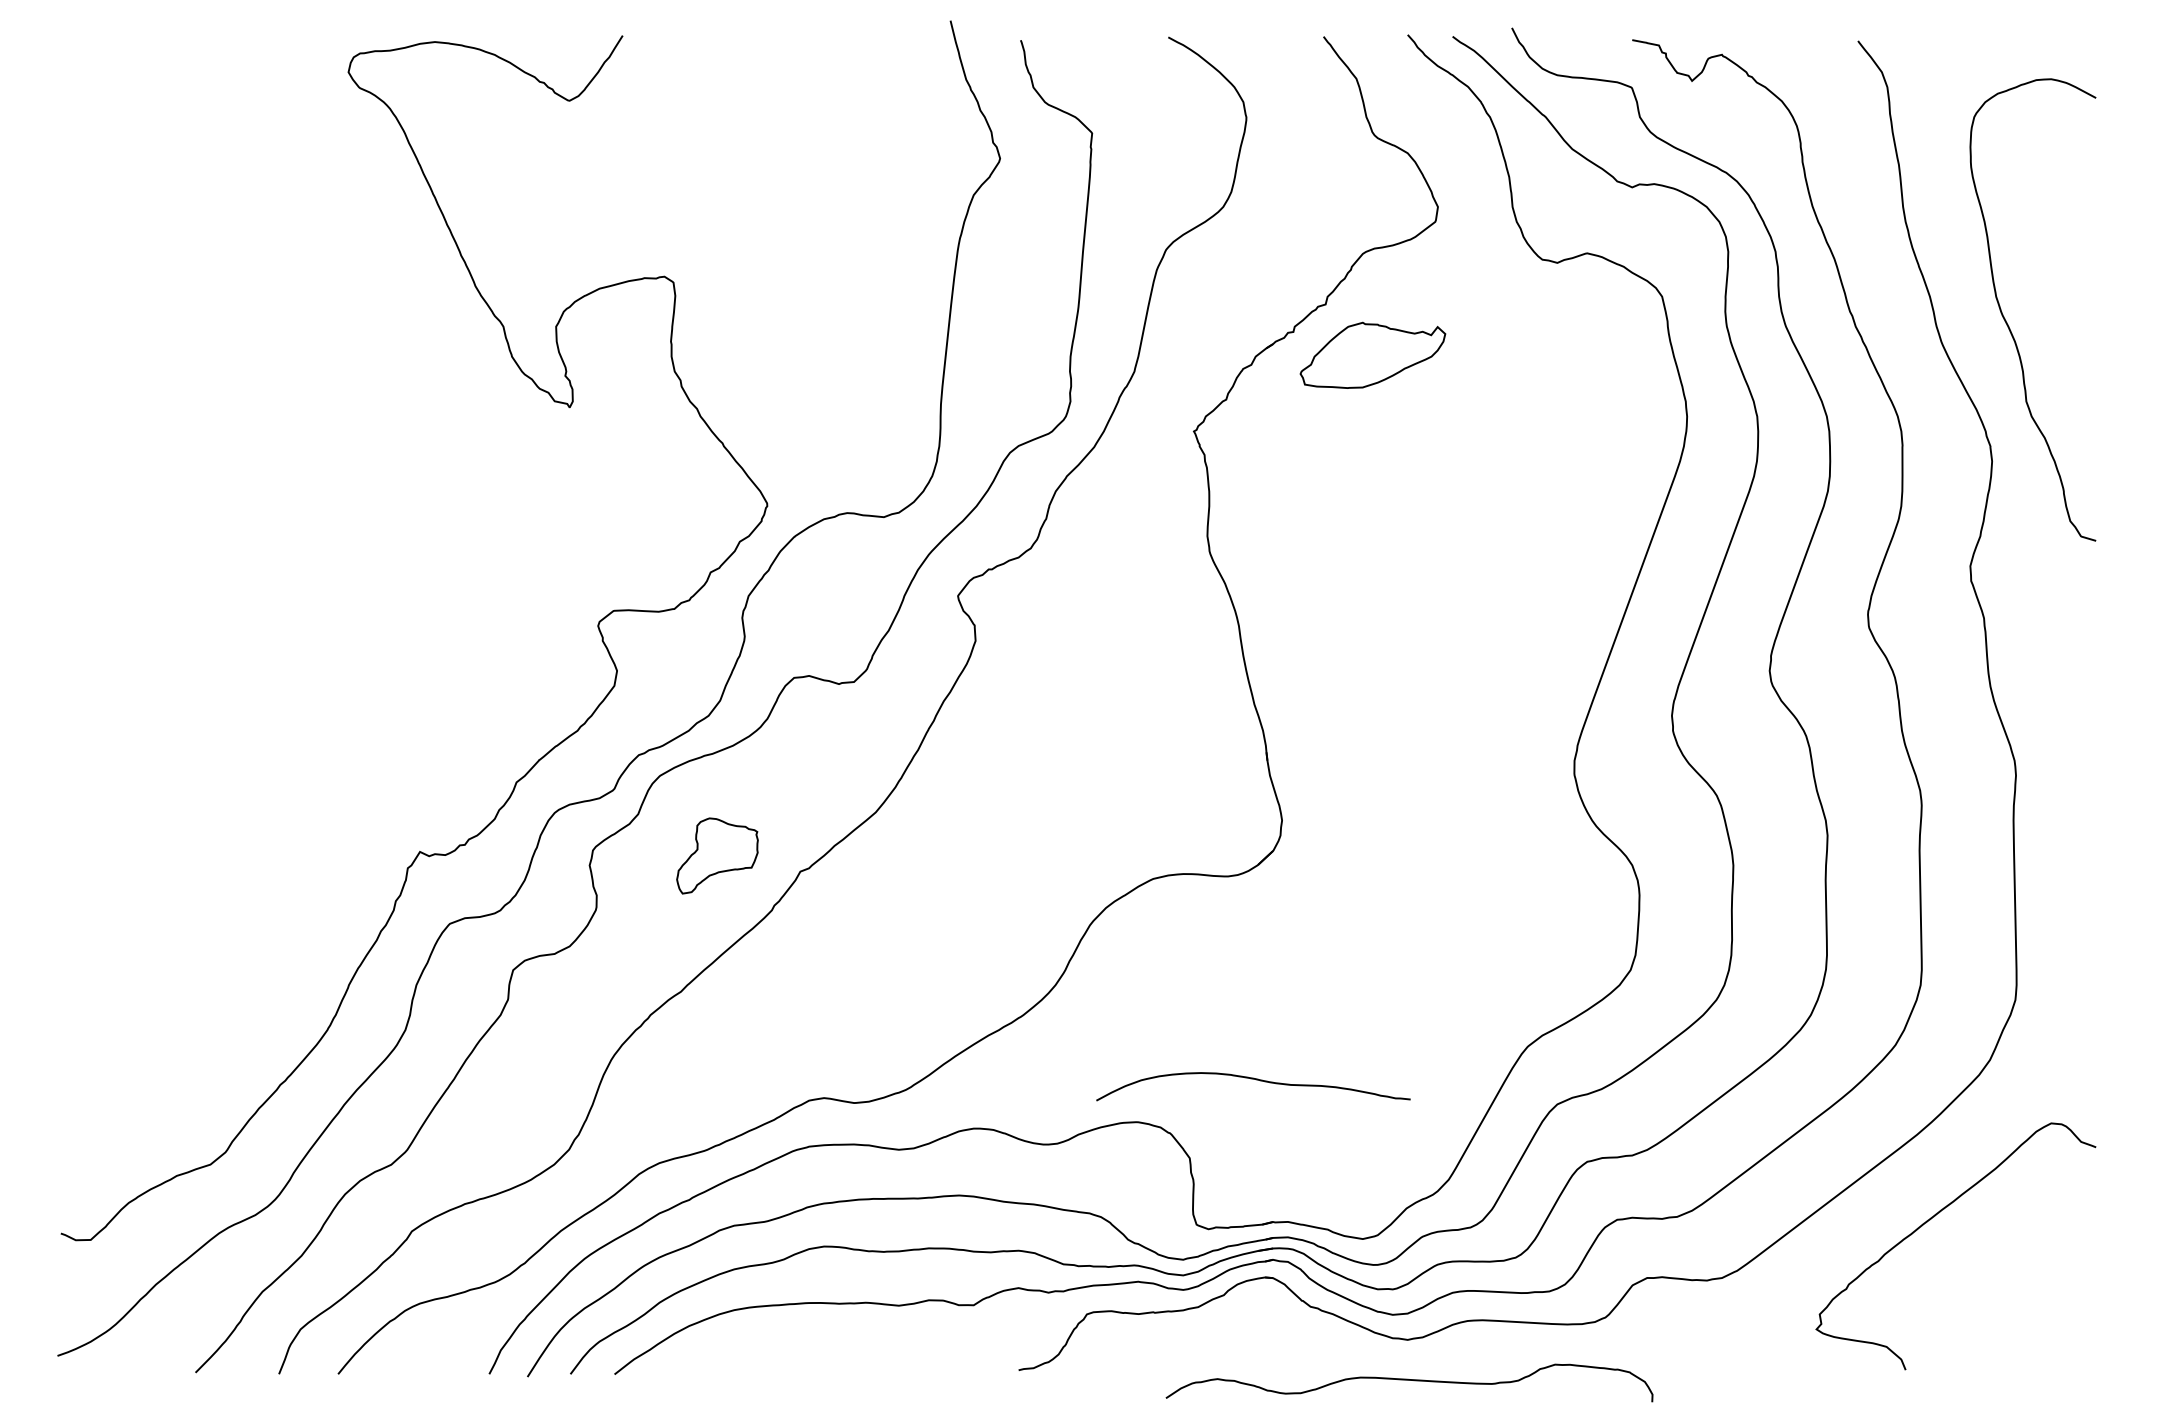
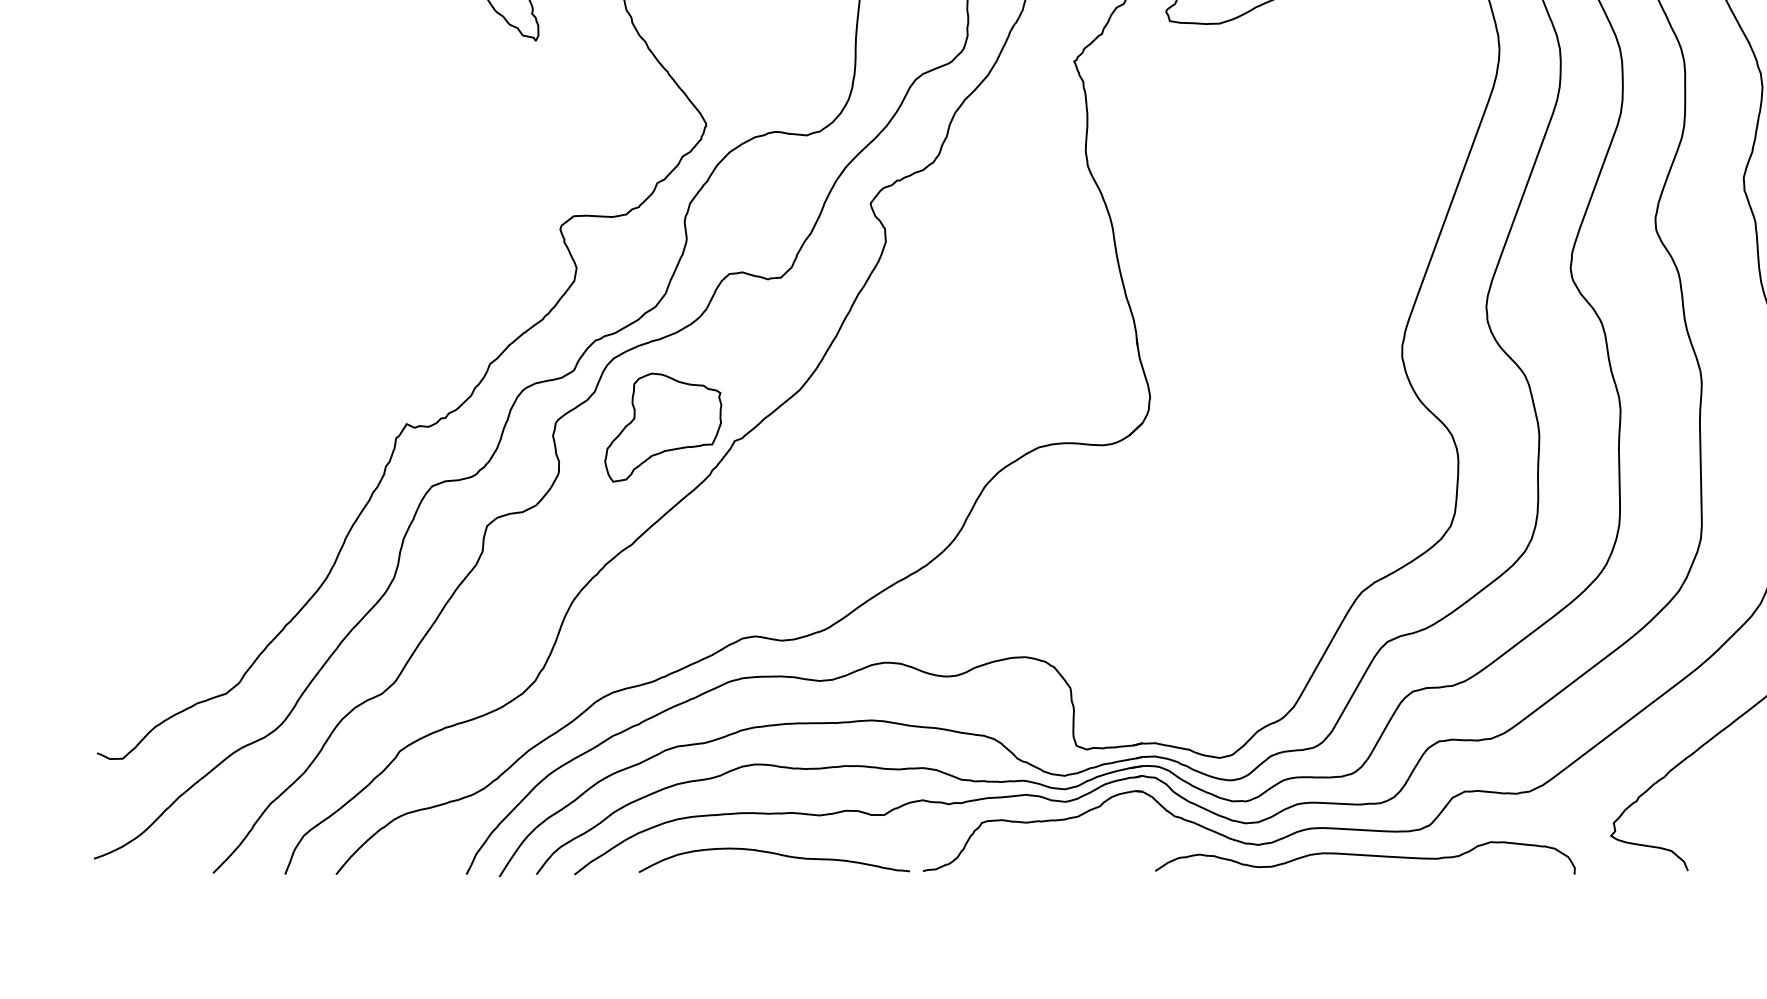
part: (717, 855) -> (663, 427), size x1.67
curve: (1256, 1080) -> (777, 854), moved
curve: (1409, 1380) -> (1365, 855), moved

